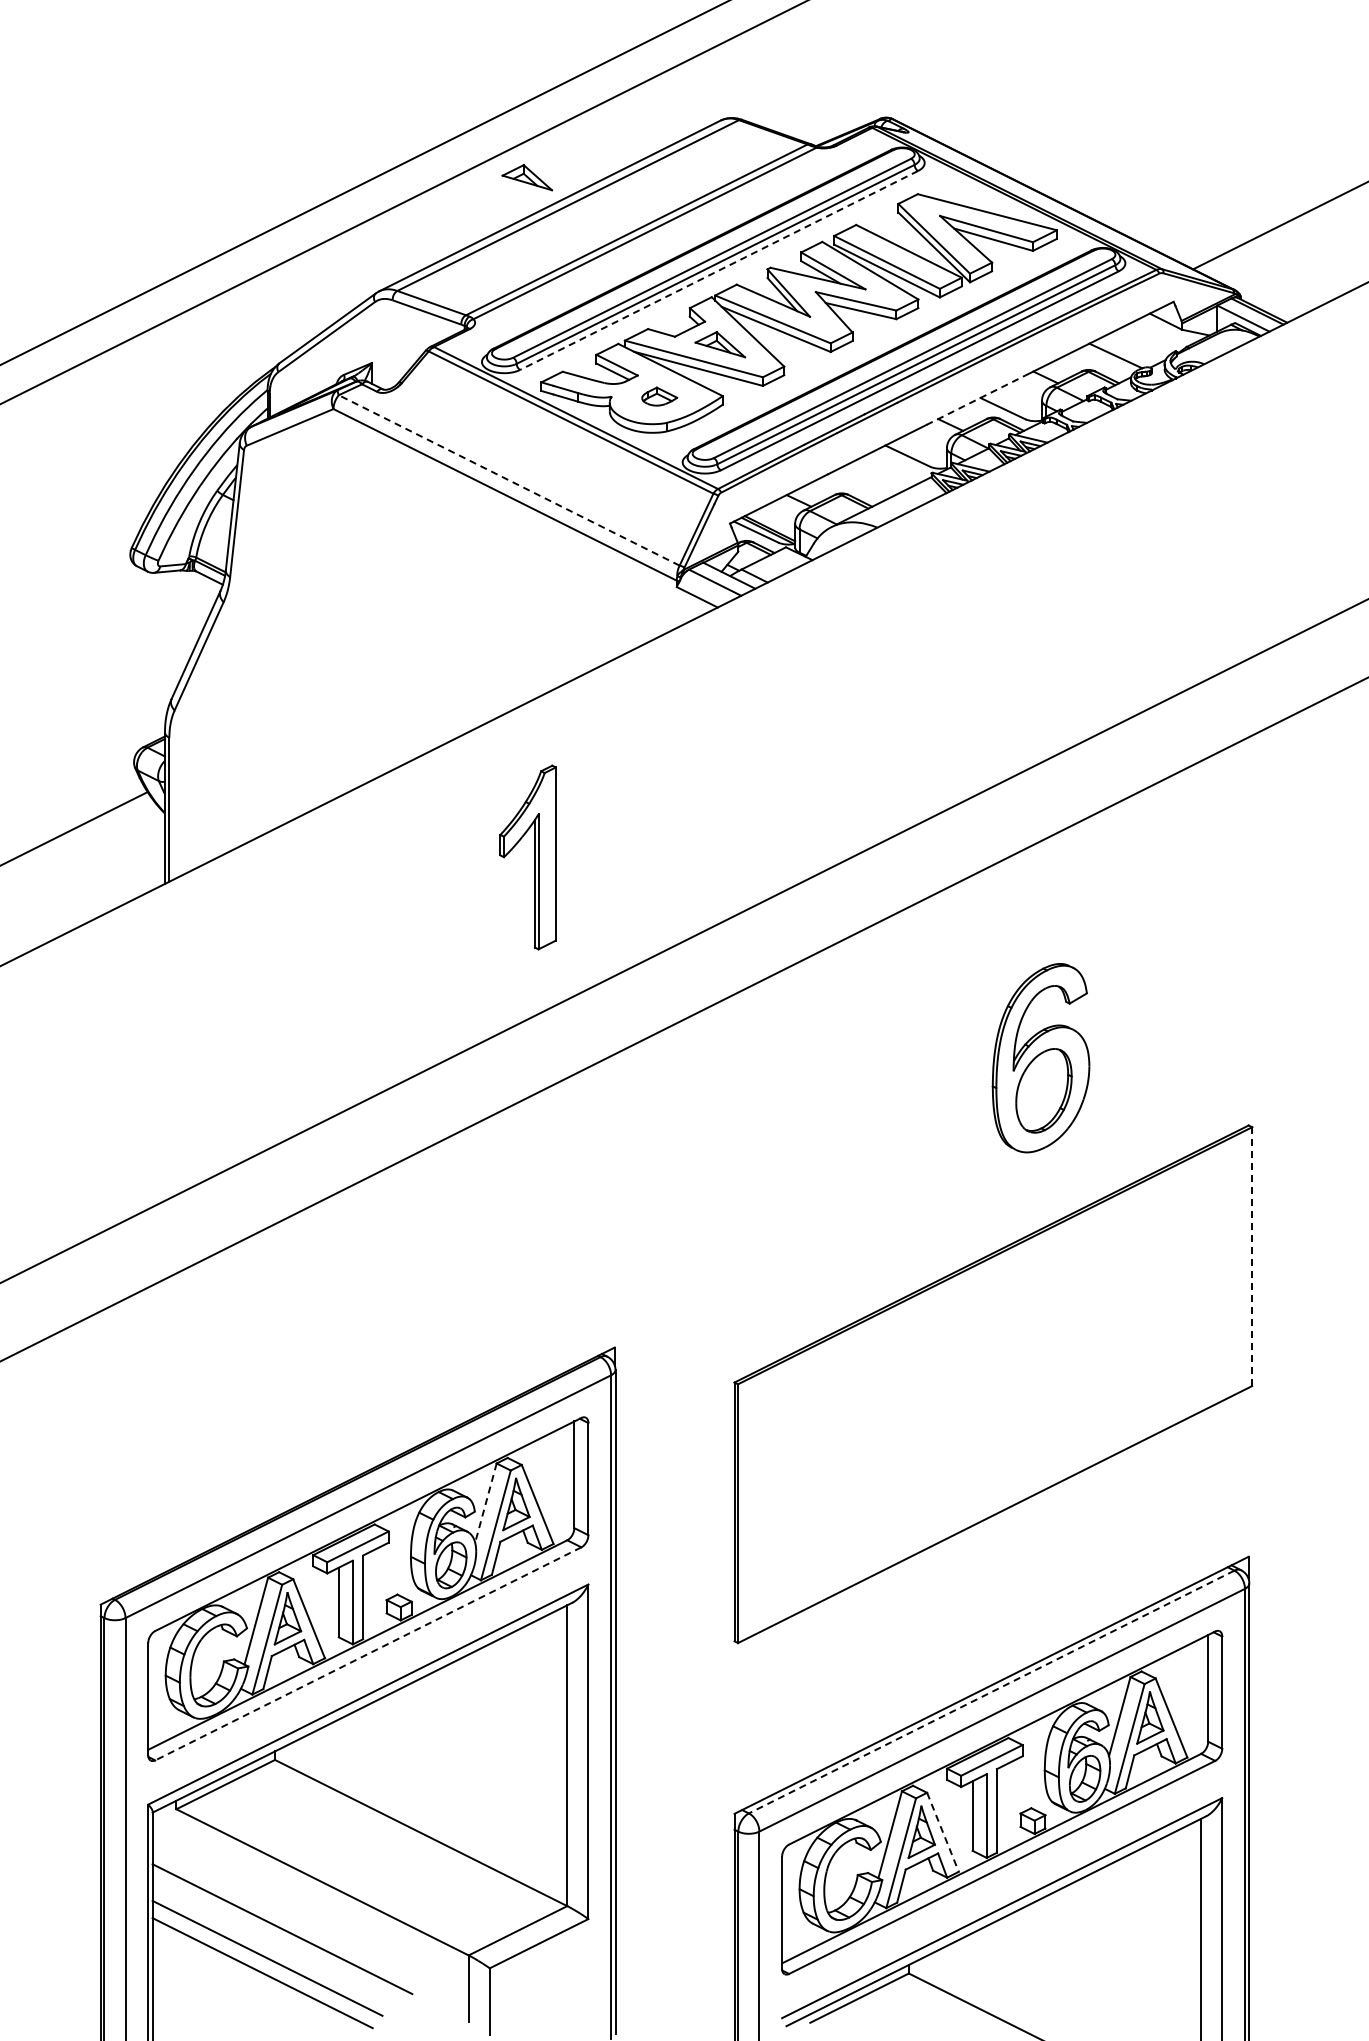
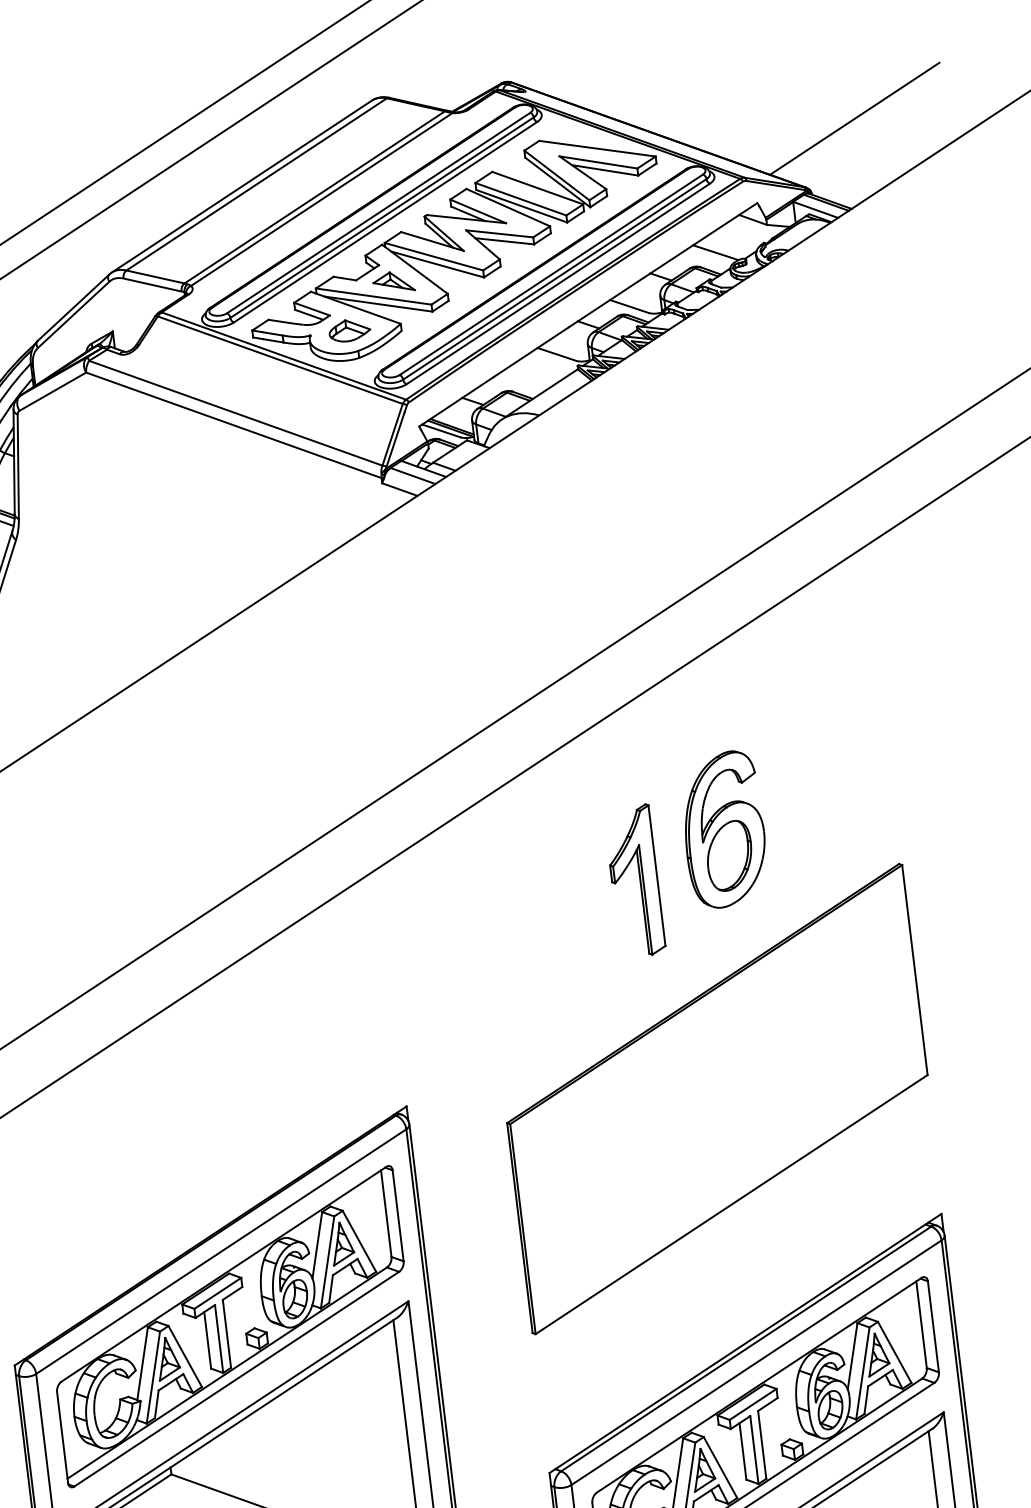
part: (526, 177) -> (220, 165), removed
line: (718, 270) -> (385, 222), dashed -> solid
part: (659, 396) -> (349, 330), size x1.43
line: (976, 400) -> (607, 302), dashed -> solid
line: (509, 480) -> (236, 413), dashed -> solid
part: (534, 857) -> (640, 880), moved
line: (1252, 1256) -> (915, 969), dashed -> solid
line: (485, 1503) -> (317, 1245), dashed -> solid
line: (367, 1654) -> (236, 1379), dashed -> solid
line: (991, 1692) -> (746, 1349), dashed -> solid
line: (942, 1832) -> (720, 1467), dashed -> solid

